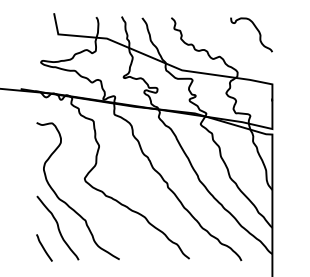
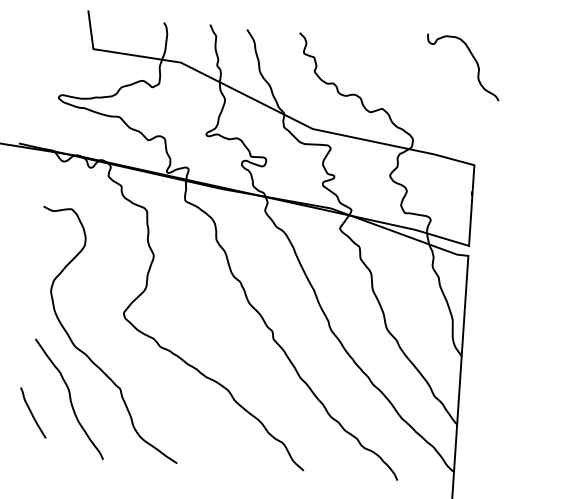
curve: (257, 31) -> (474, 61), moved
line: (44, 247) -> (33, 412), moved

